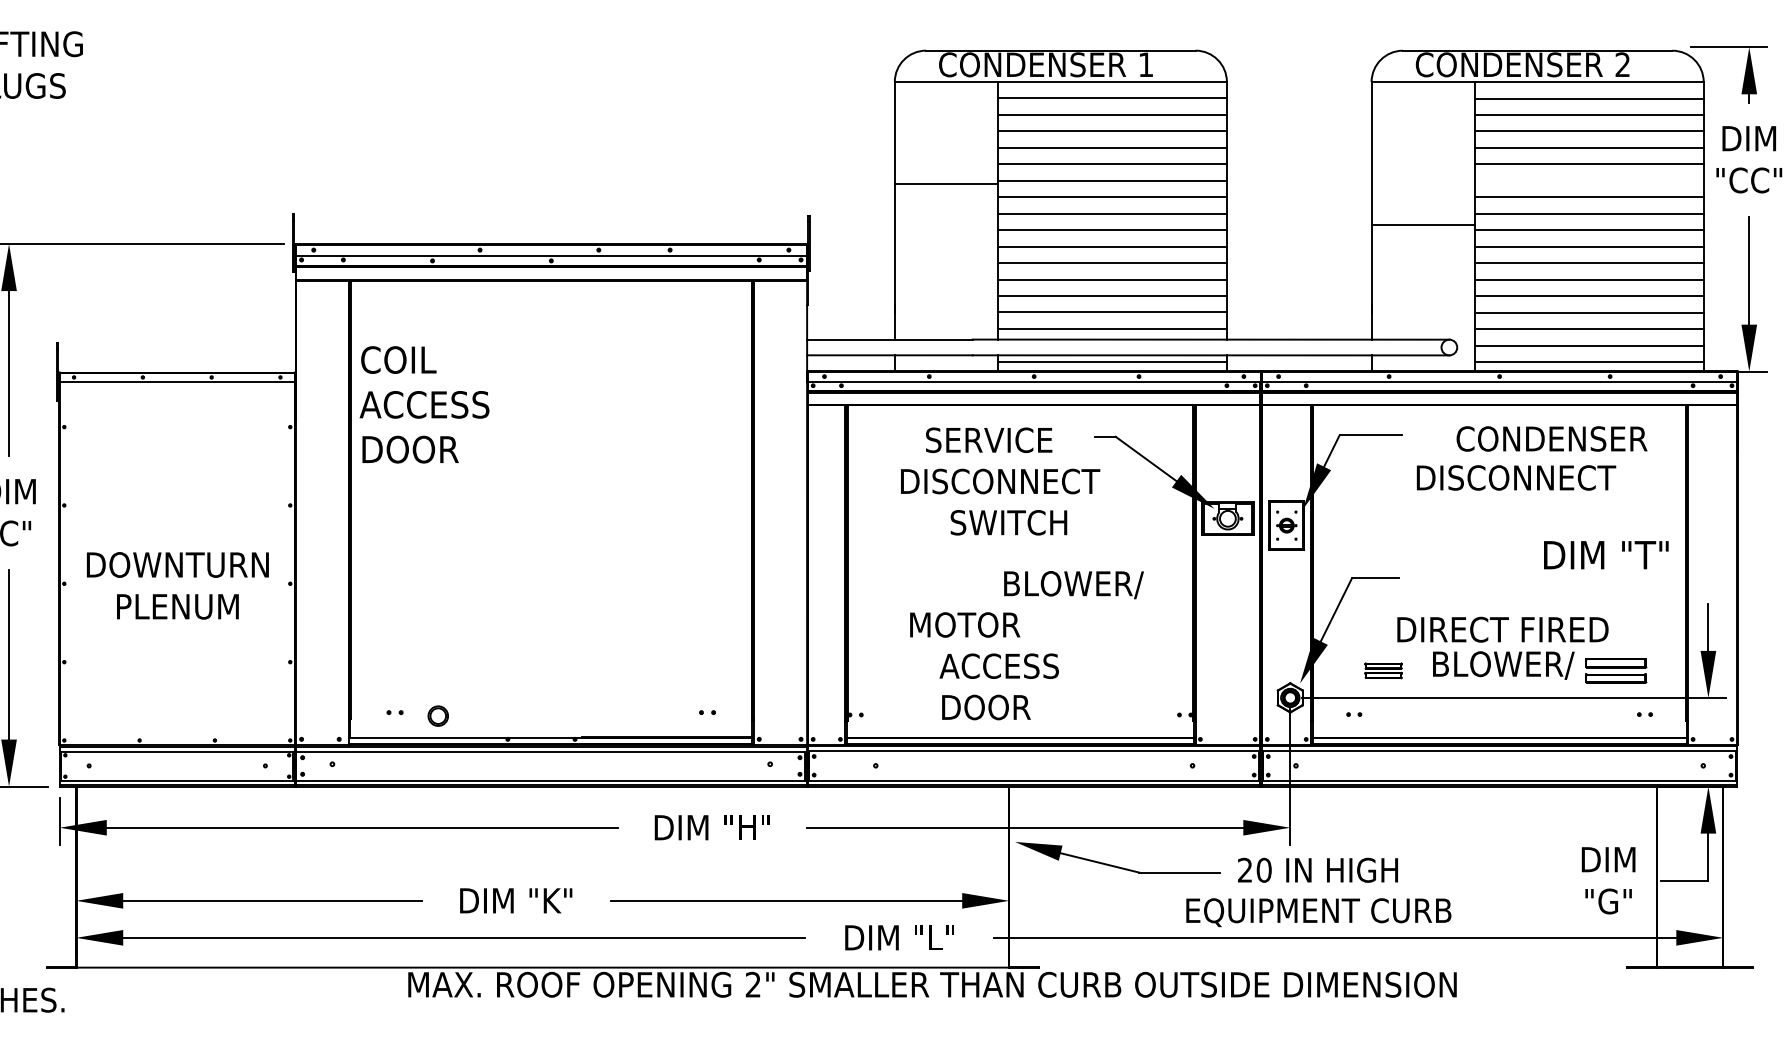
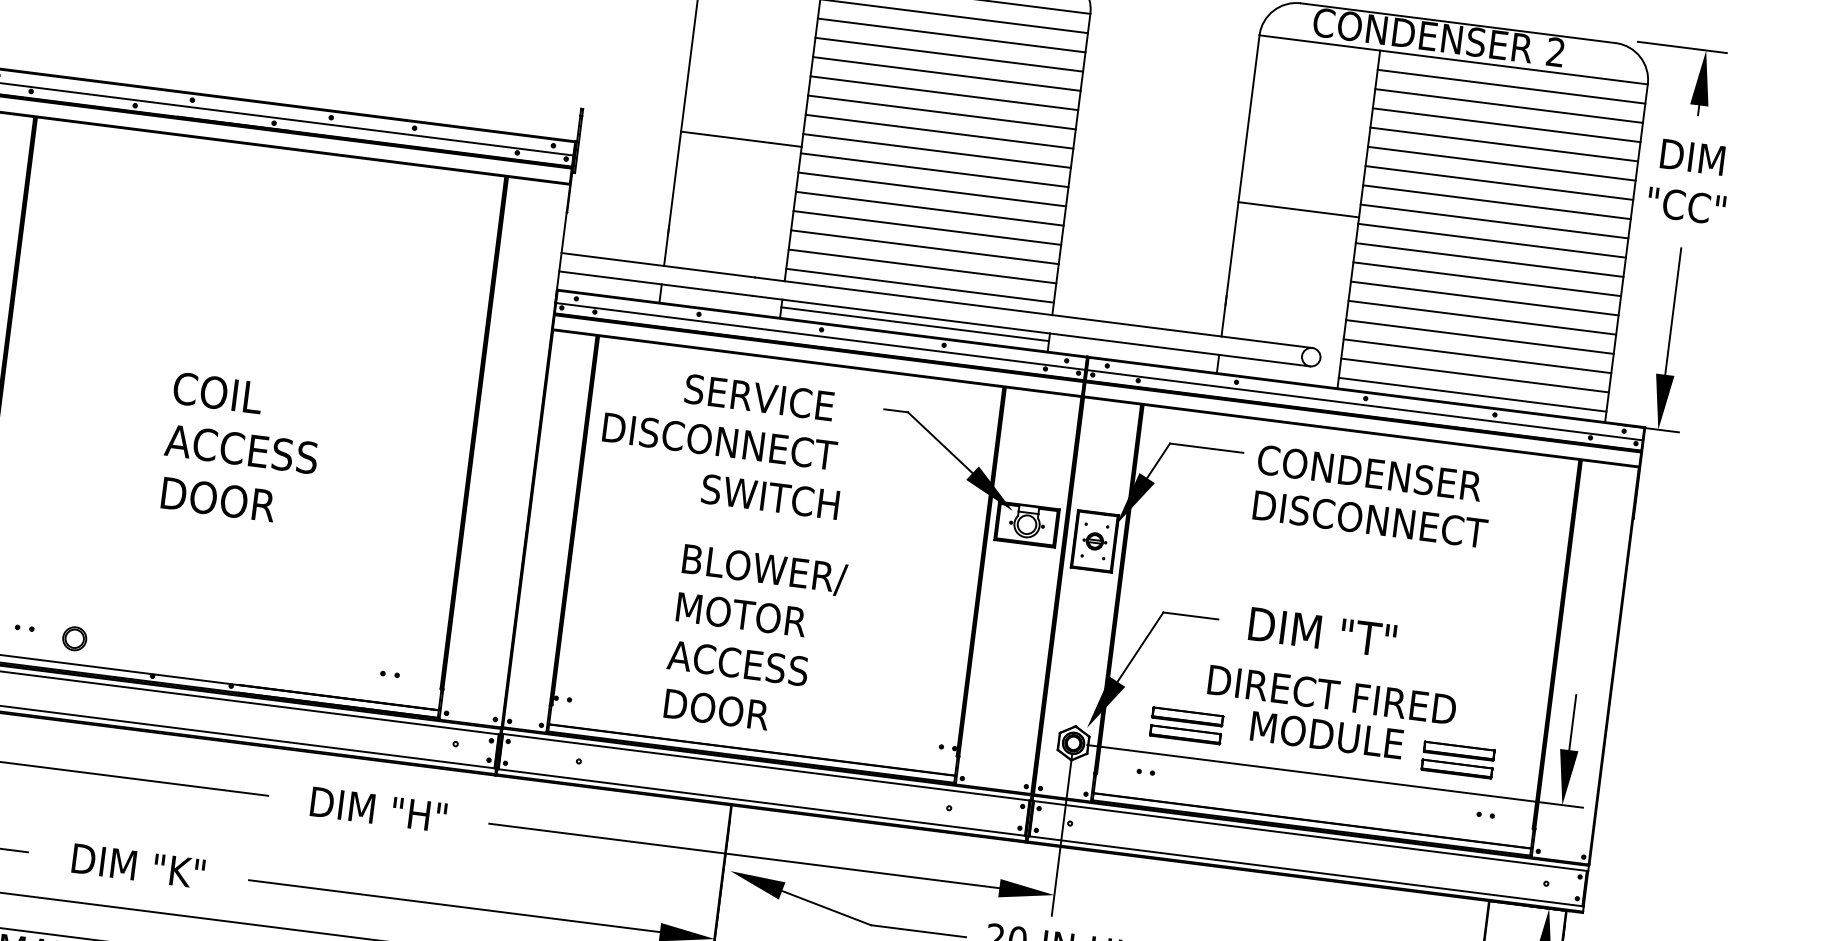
line: (1588, 180) -> (1498, 182), added
line: (945, 183) -> (740, 138), moved
text: (424, 404) -> (241, 448), moved
text: (1551, 438) -> (1369, 472), moved
text: (1000, 481) -> (719, 441), moved
text: (1606, 555) -> (1322, 632), moved
text: (1073, 585) -> (764, 570), moved
text: (965, 624) -> (742, 614), moved
text: (1503, 665) -> (1327, 736), BLOWER/ -> MODULE
part: (1383, 670) -> (1186, 725), size x1.67

